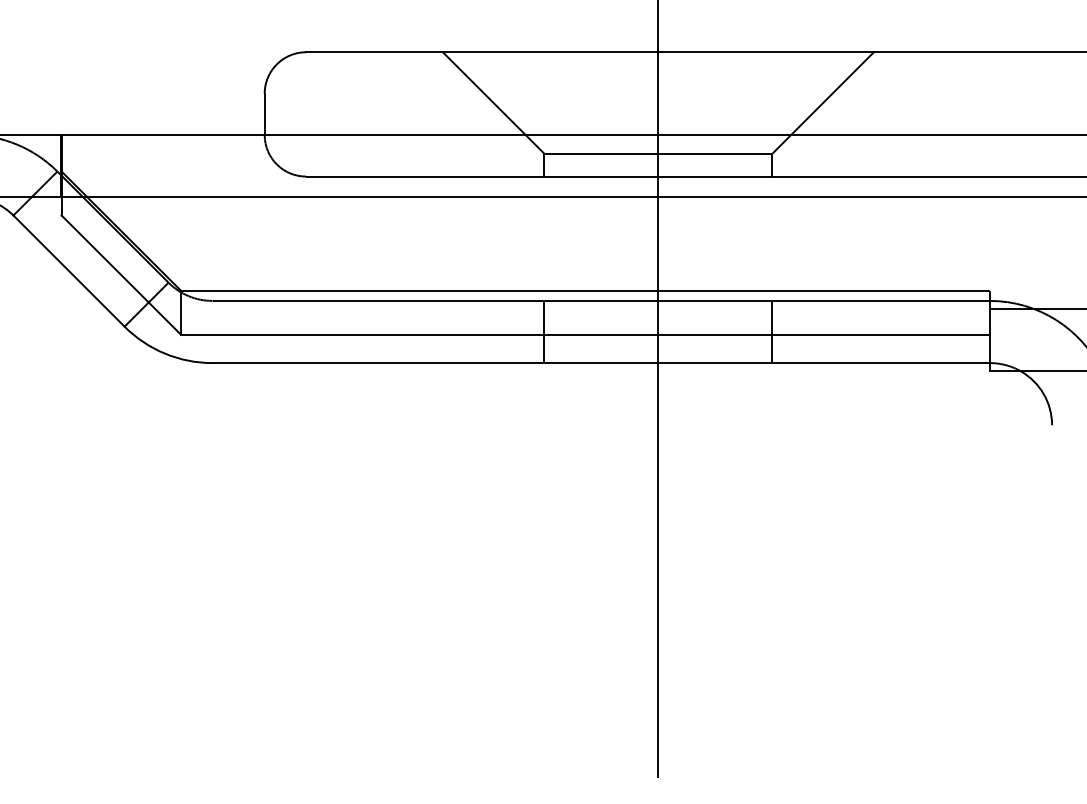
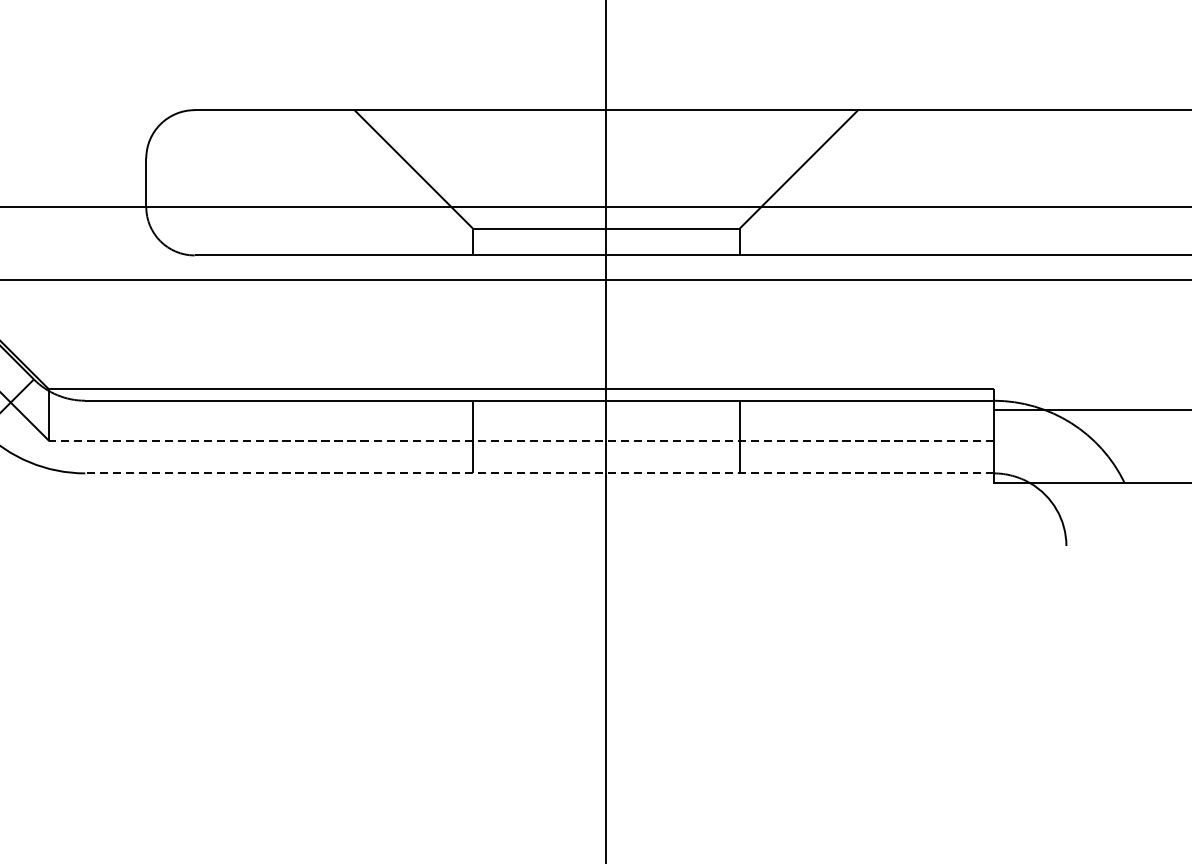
line: (585, 334) -> (521, 439), solid -> dashed
line: (601, 363) -> (539, 473), solid -> dashed

